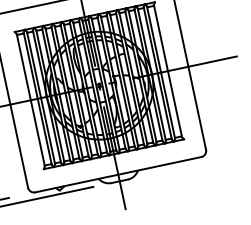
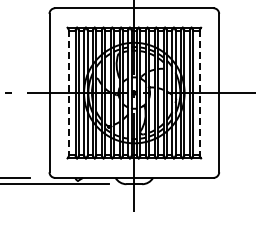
line: (167, 71) -> (199, 93), solid -> dashed
line: (30, 100) -> (68, 93), solid -> dashed

